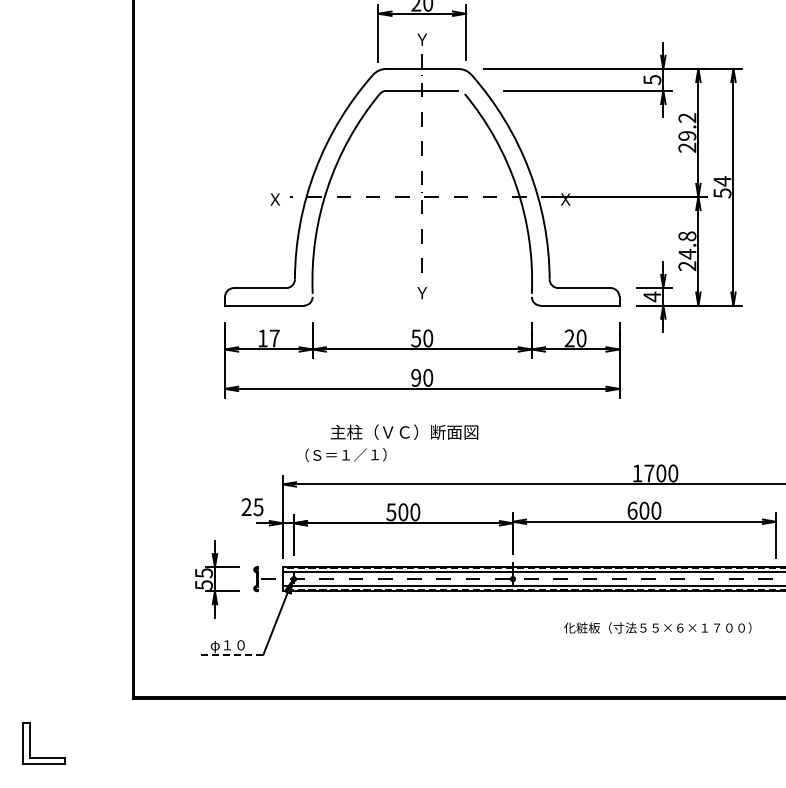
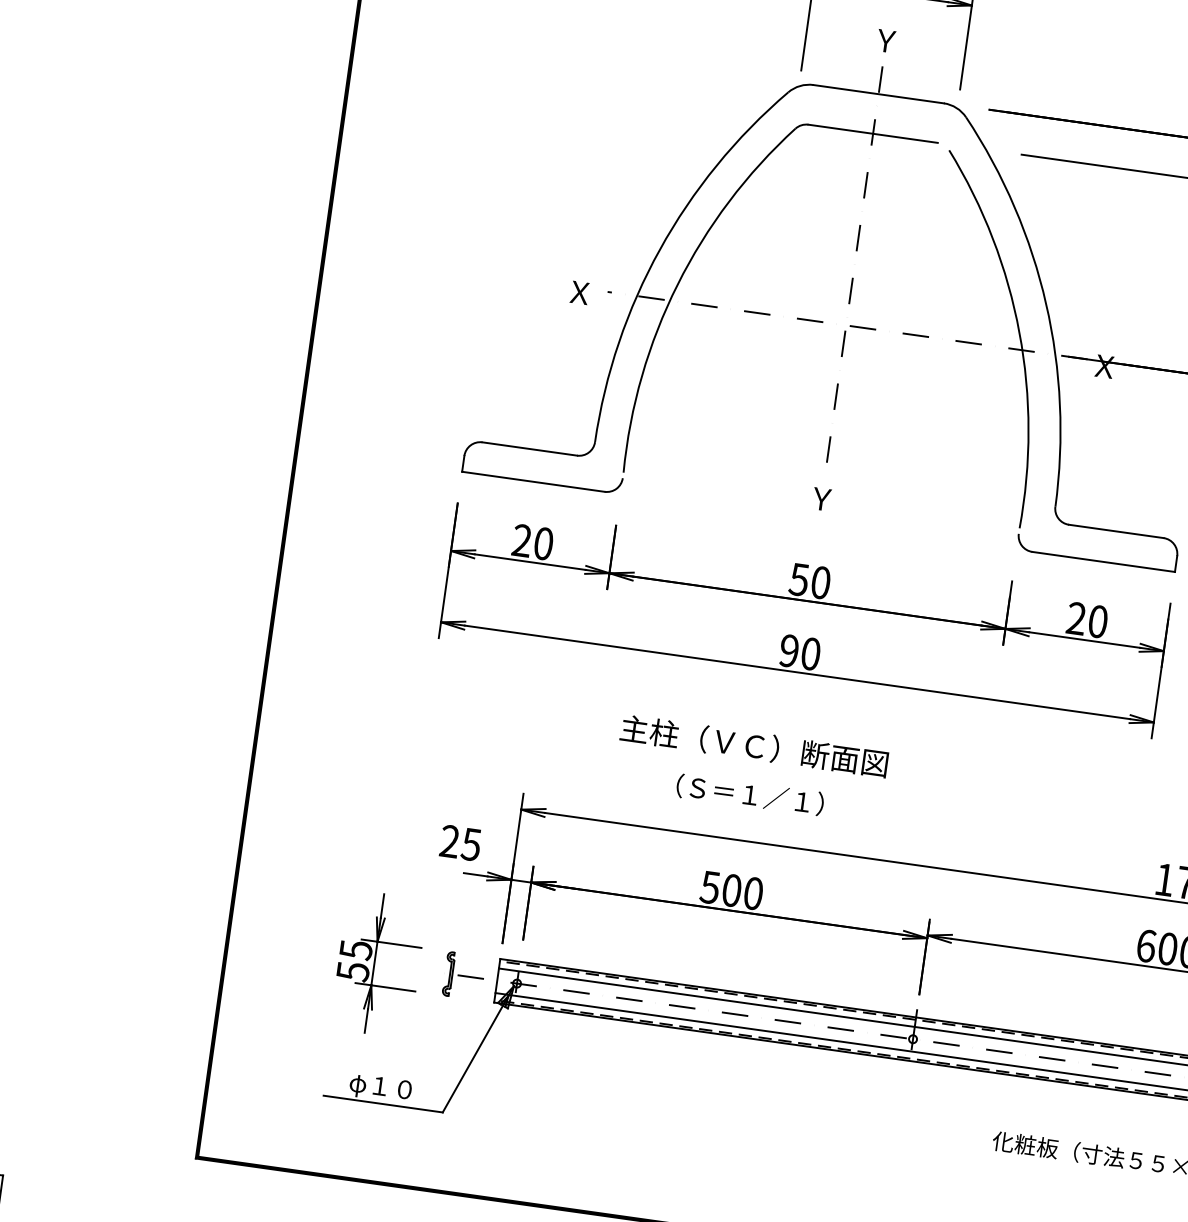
text: (268, 338) -> (532, 542), 17 -> 20
text: (345, 454) -> (749, 793), moved
line: (230, 654) -> (383, 1103), dashed -> solid

